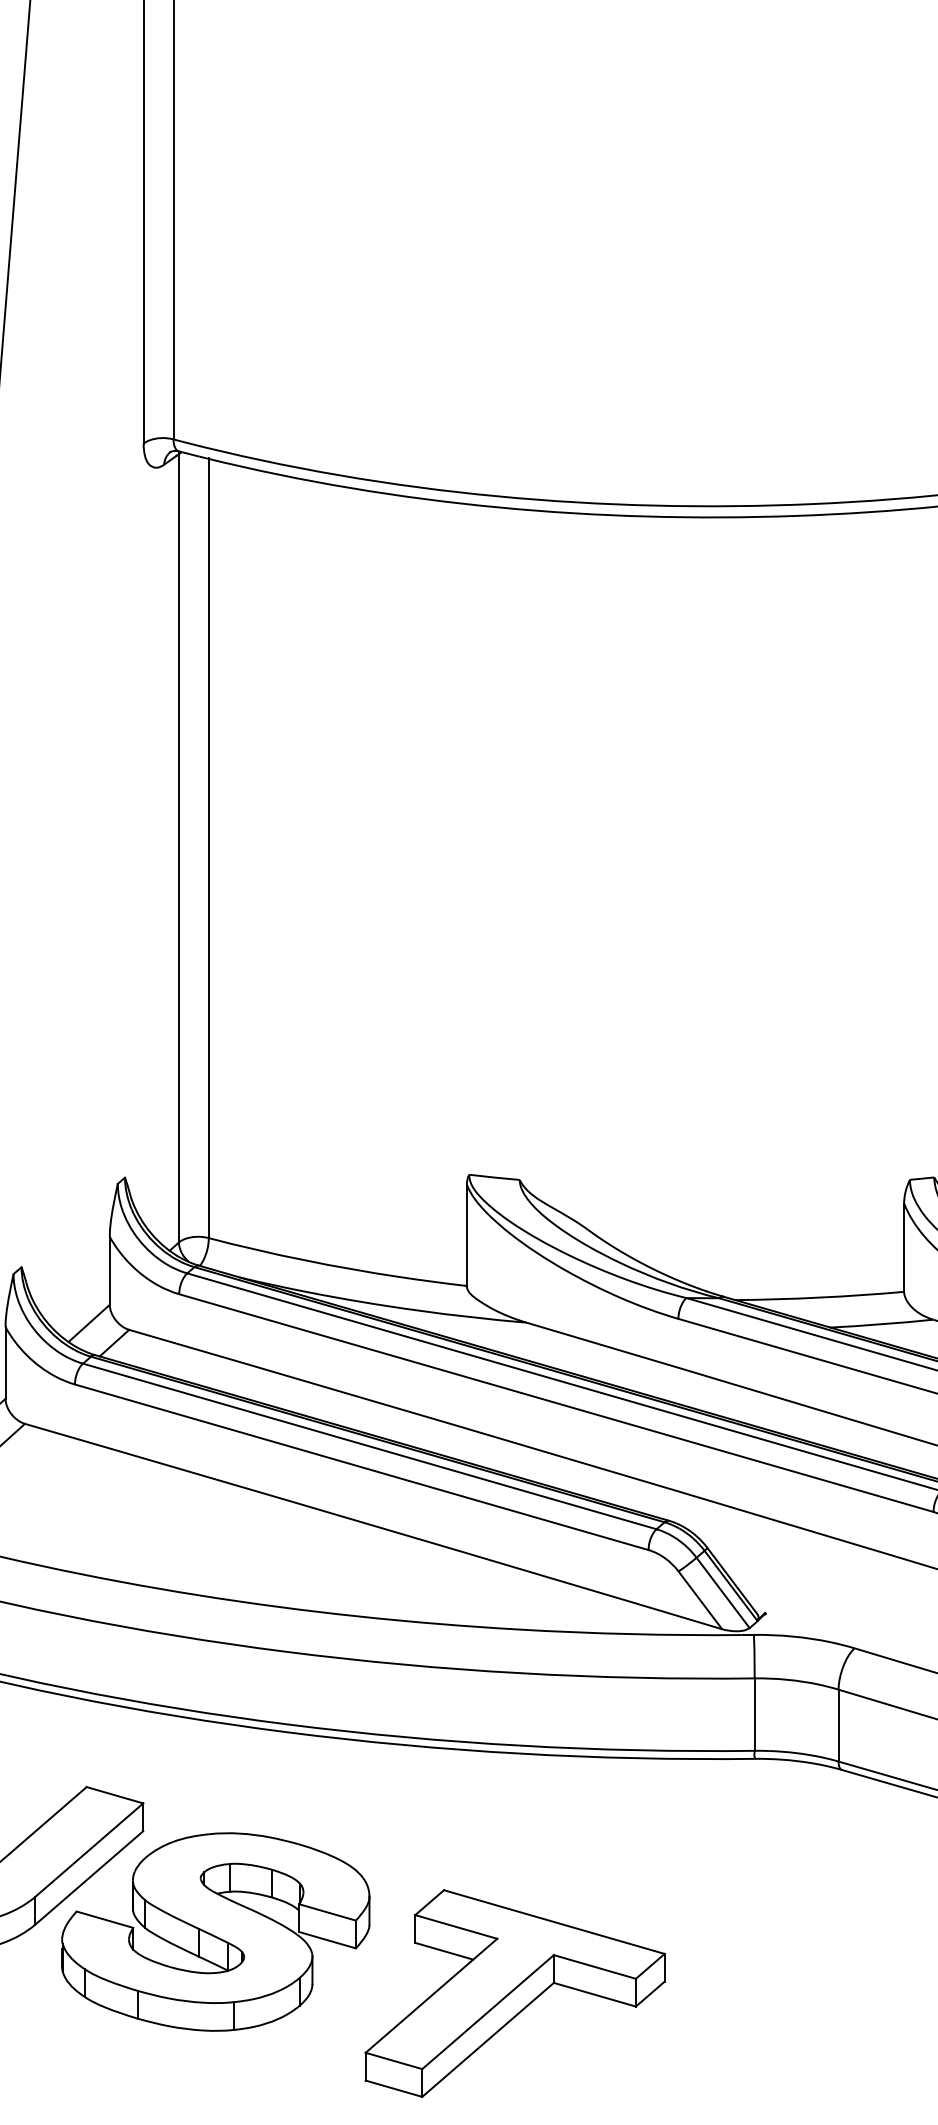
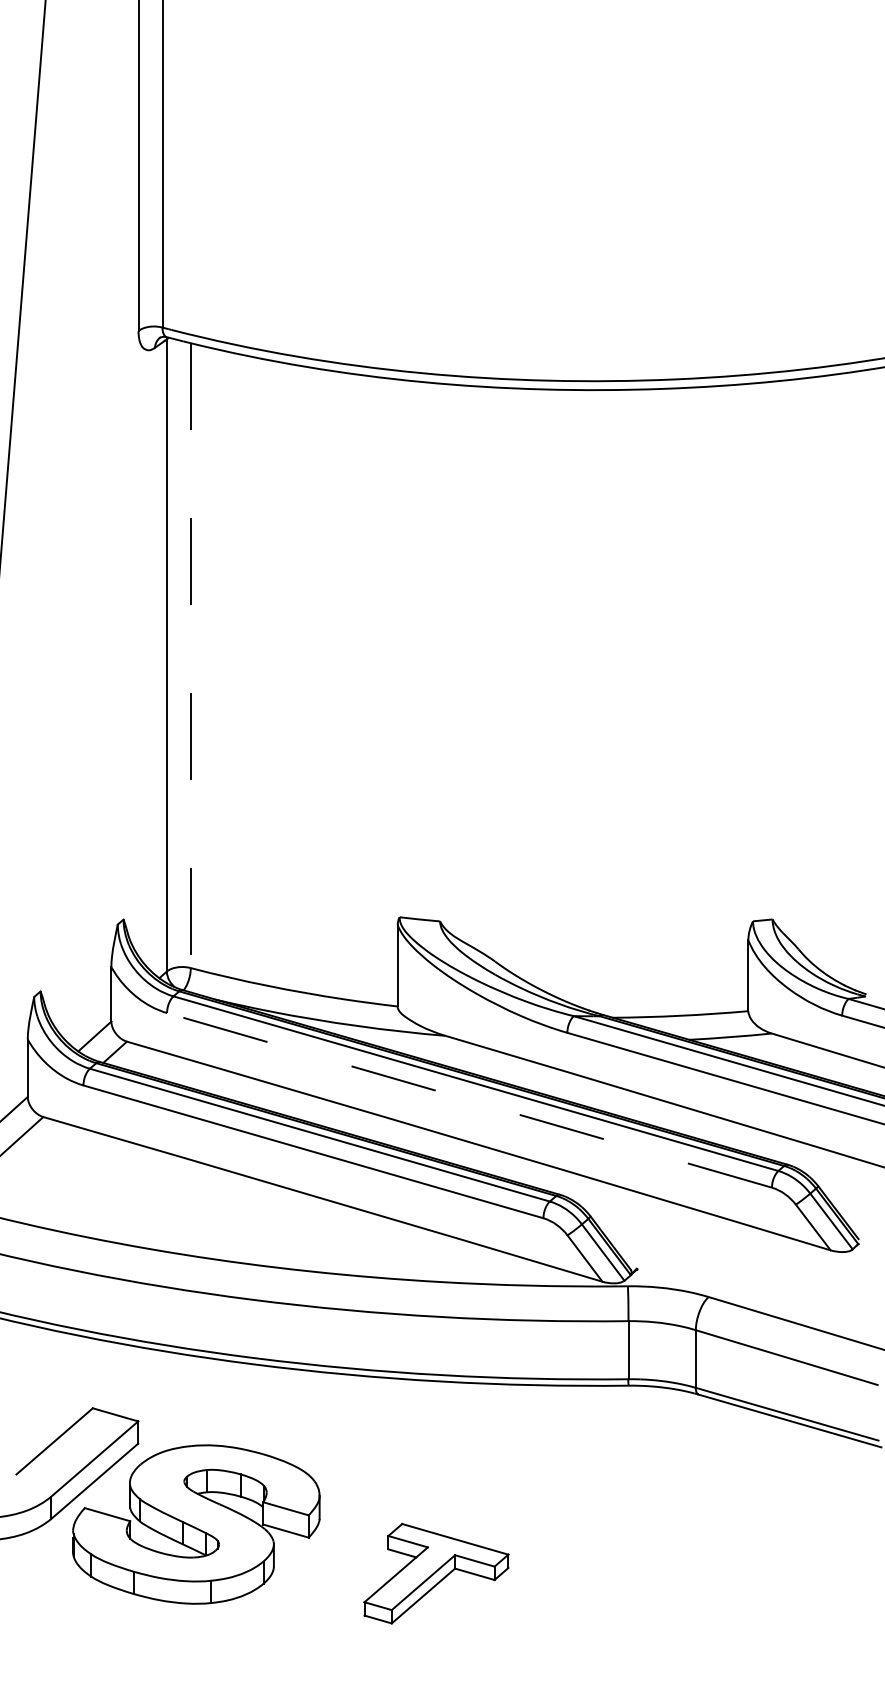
line: (208, 848) -> (190, 655), solid -> dashed
line: (556, 1403) -> (469, 1100), solid -> dashed
part: (515, 1993) -> (436, 1573), size x0.6

